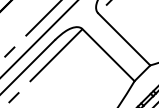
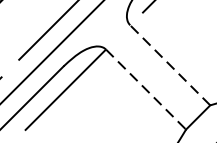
line: (124, 39) -> (170, 65), solid -> dashed
line: (108, 55) -> (145, 90), solid -> dashed

